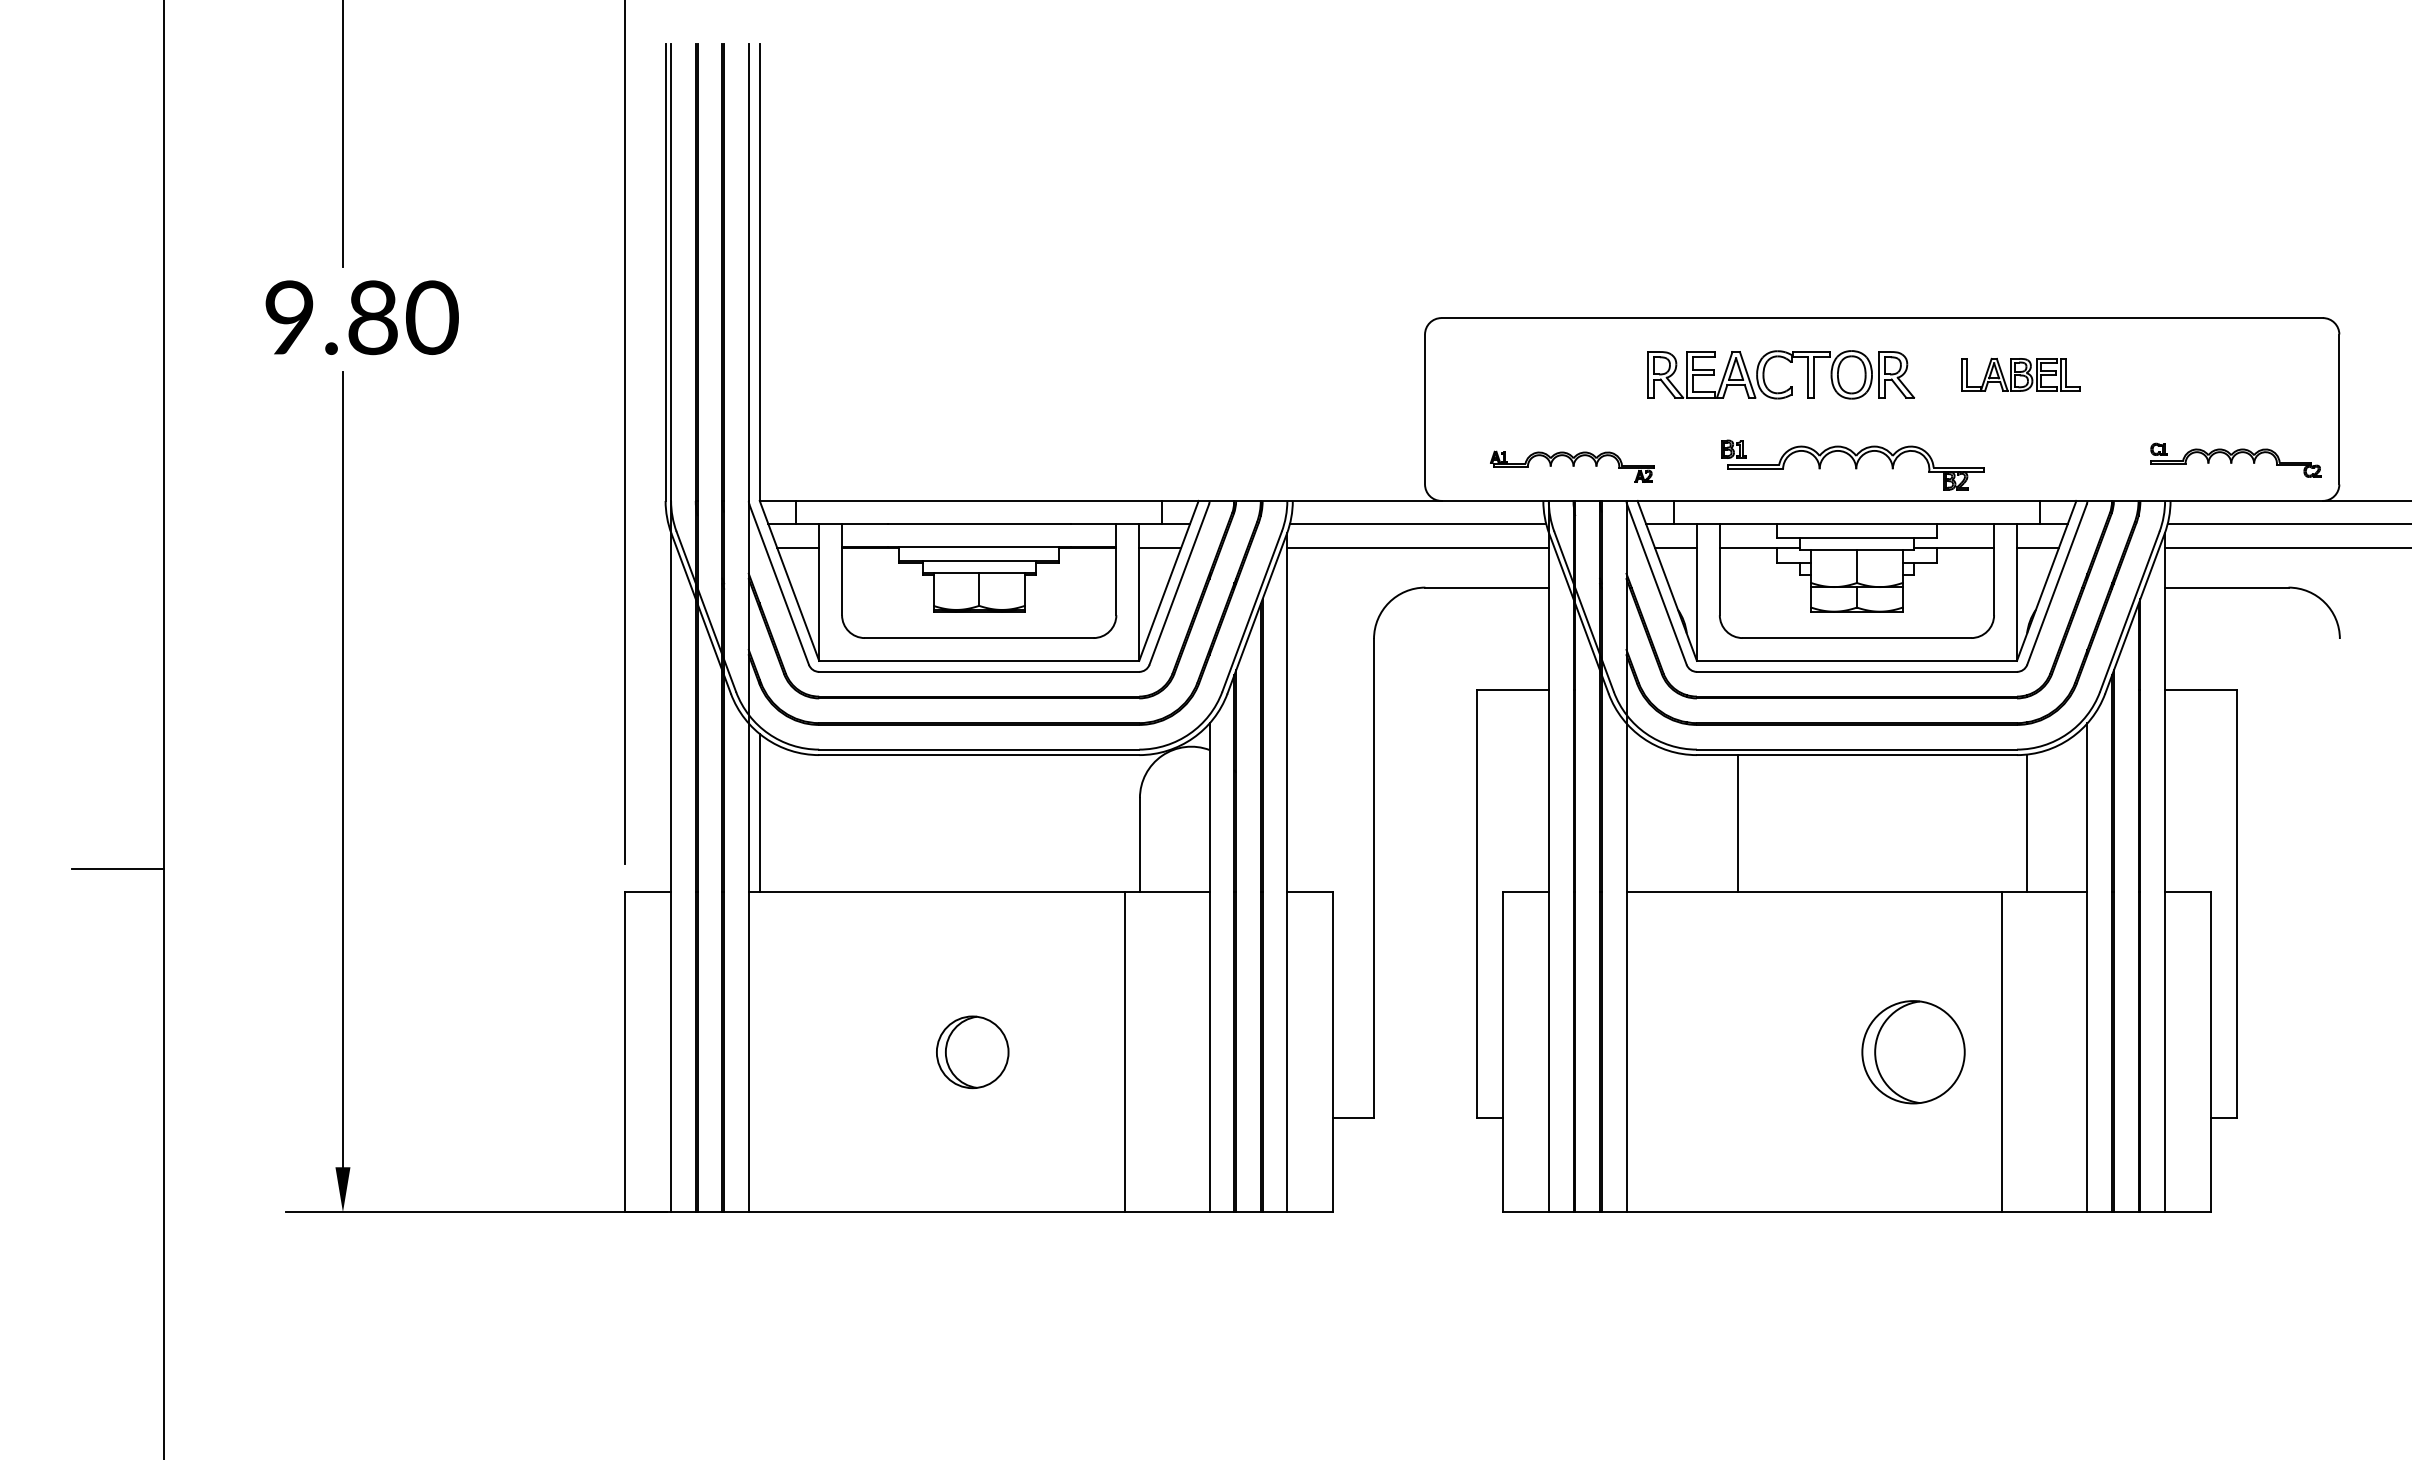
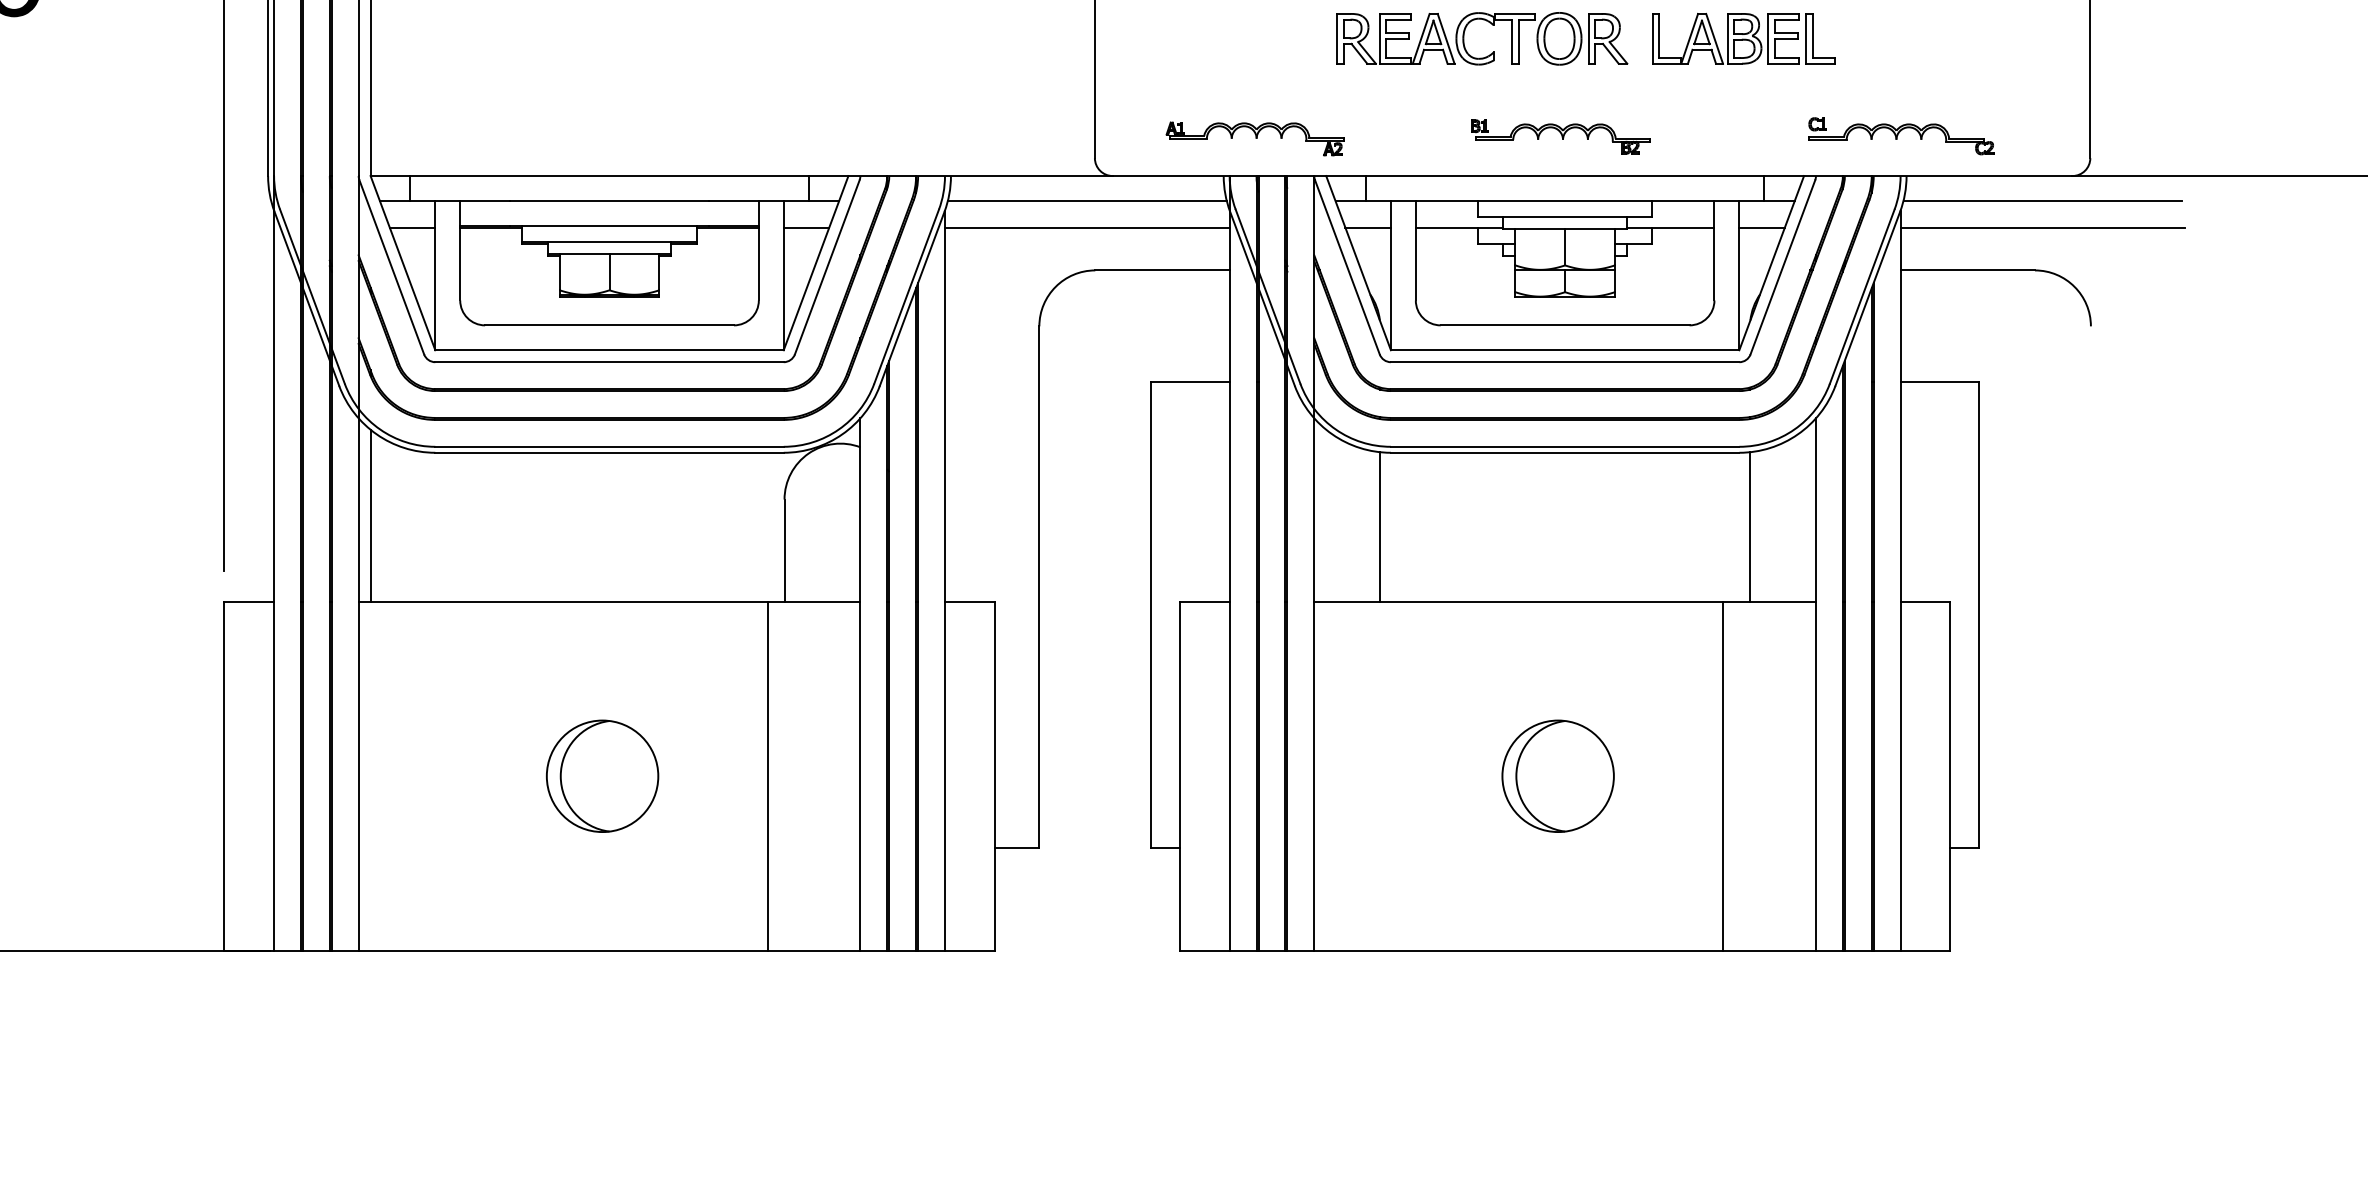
part: (2020, 374) -> (1743, 38), size x1.43
part: (2235, 459) -> (1901, 135), moved
part: (1852, 464) -> (1560, 136), size x0.62
line: (1738, 823) -> (1380, 527), moved
part: (972, 1052) -> (602, 776), size x1.43
part: (1913, 1052) -> (1558, 776), moved

